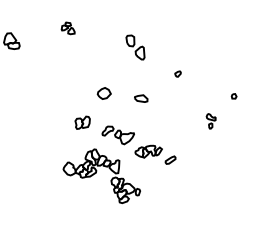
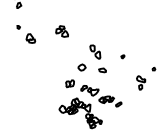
part: (67, 28) -> (61, 31), size x1.67
part: (135, 46) -> (95, 51), moved
part: (211, 120) -> (141, 82), size x1.67

